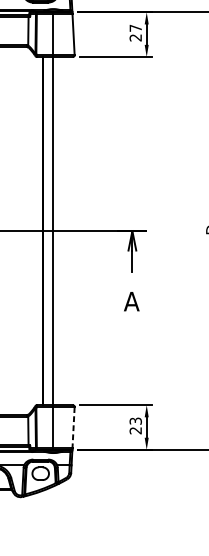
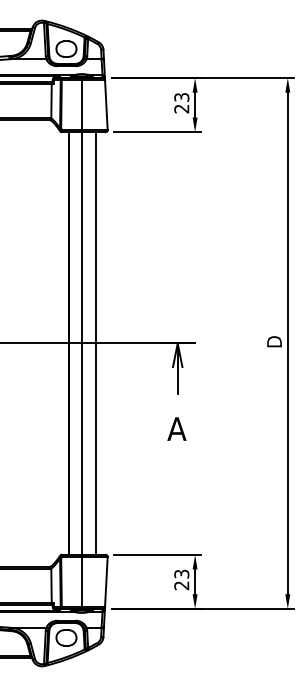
text: (135, 28) -> (181, 97), 27 -> 23
line: (64, 231) -> (95, 343), added
line: (73, 427) -> (106, 581), dashed -> solid

